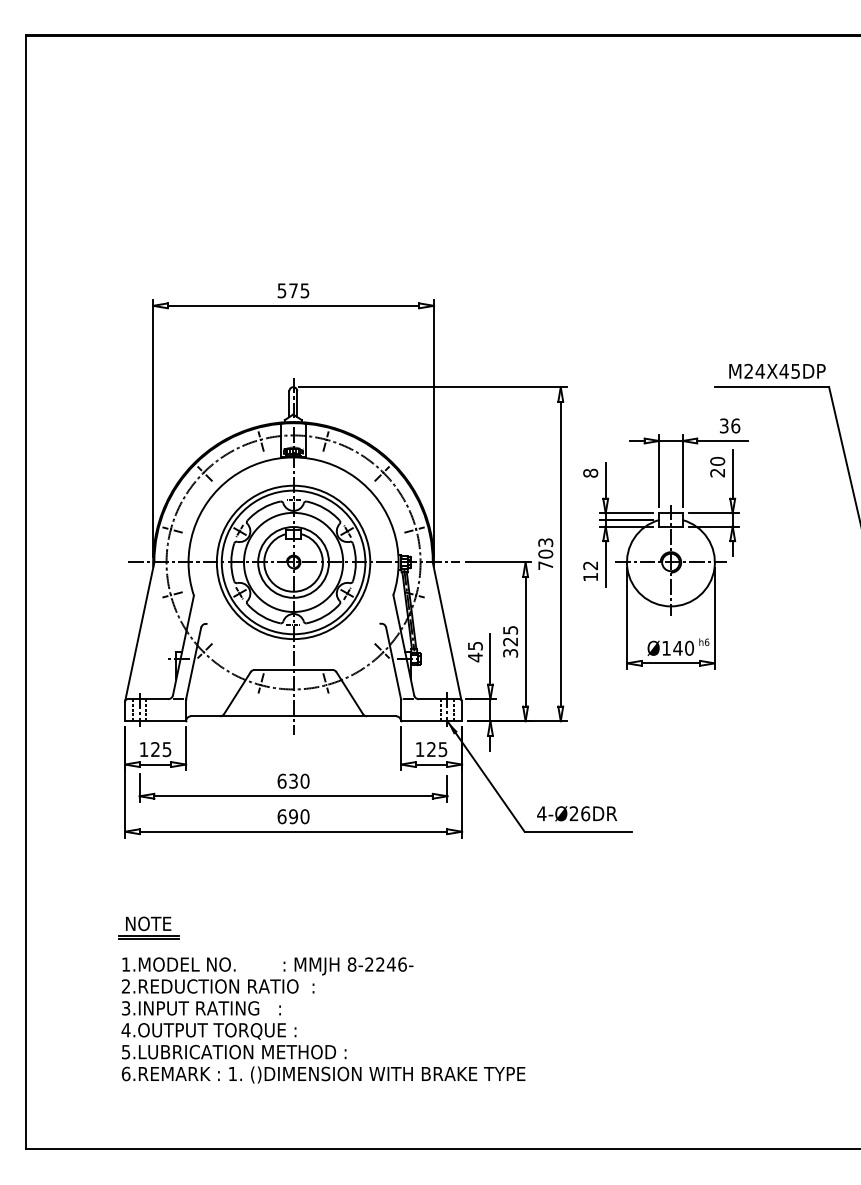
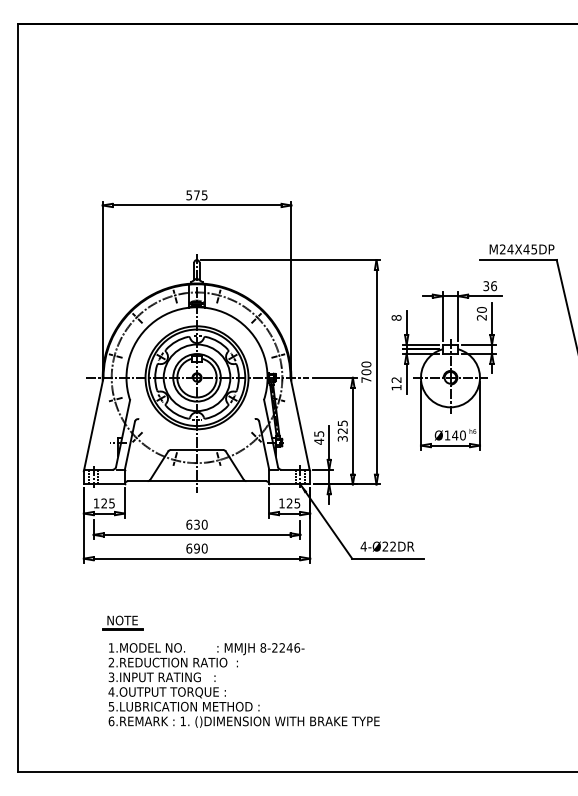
text: (545, 542) -> (366, 364), 703 -> 700
text: (586, 813) -> (393, 546), 4-Ø26DR -> 4-Ø22DR
part: (148, 926) -> (122, 622), moved
text: (322, 1020) -> (243, 685), moved

